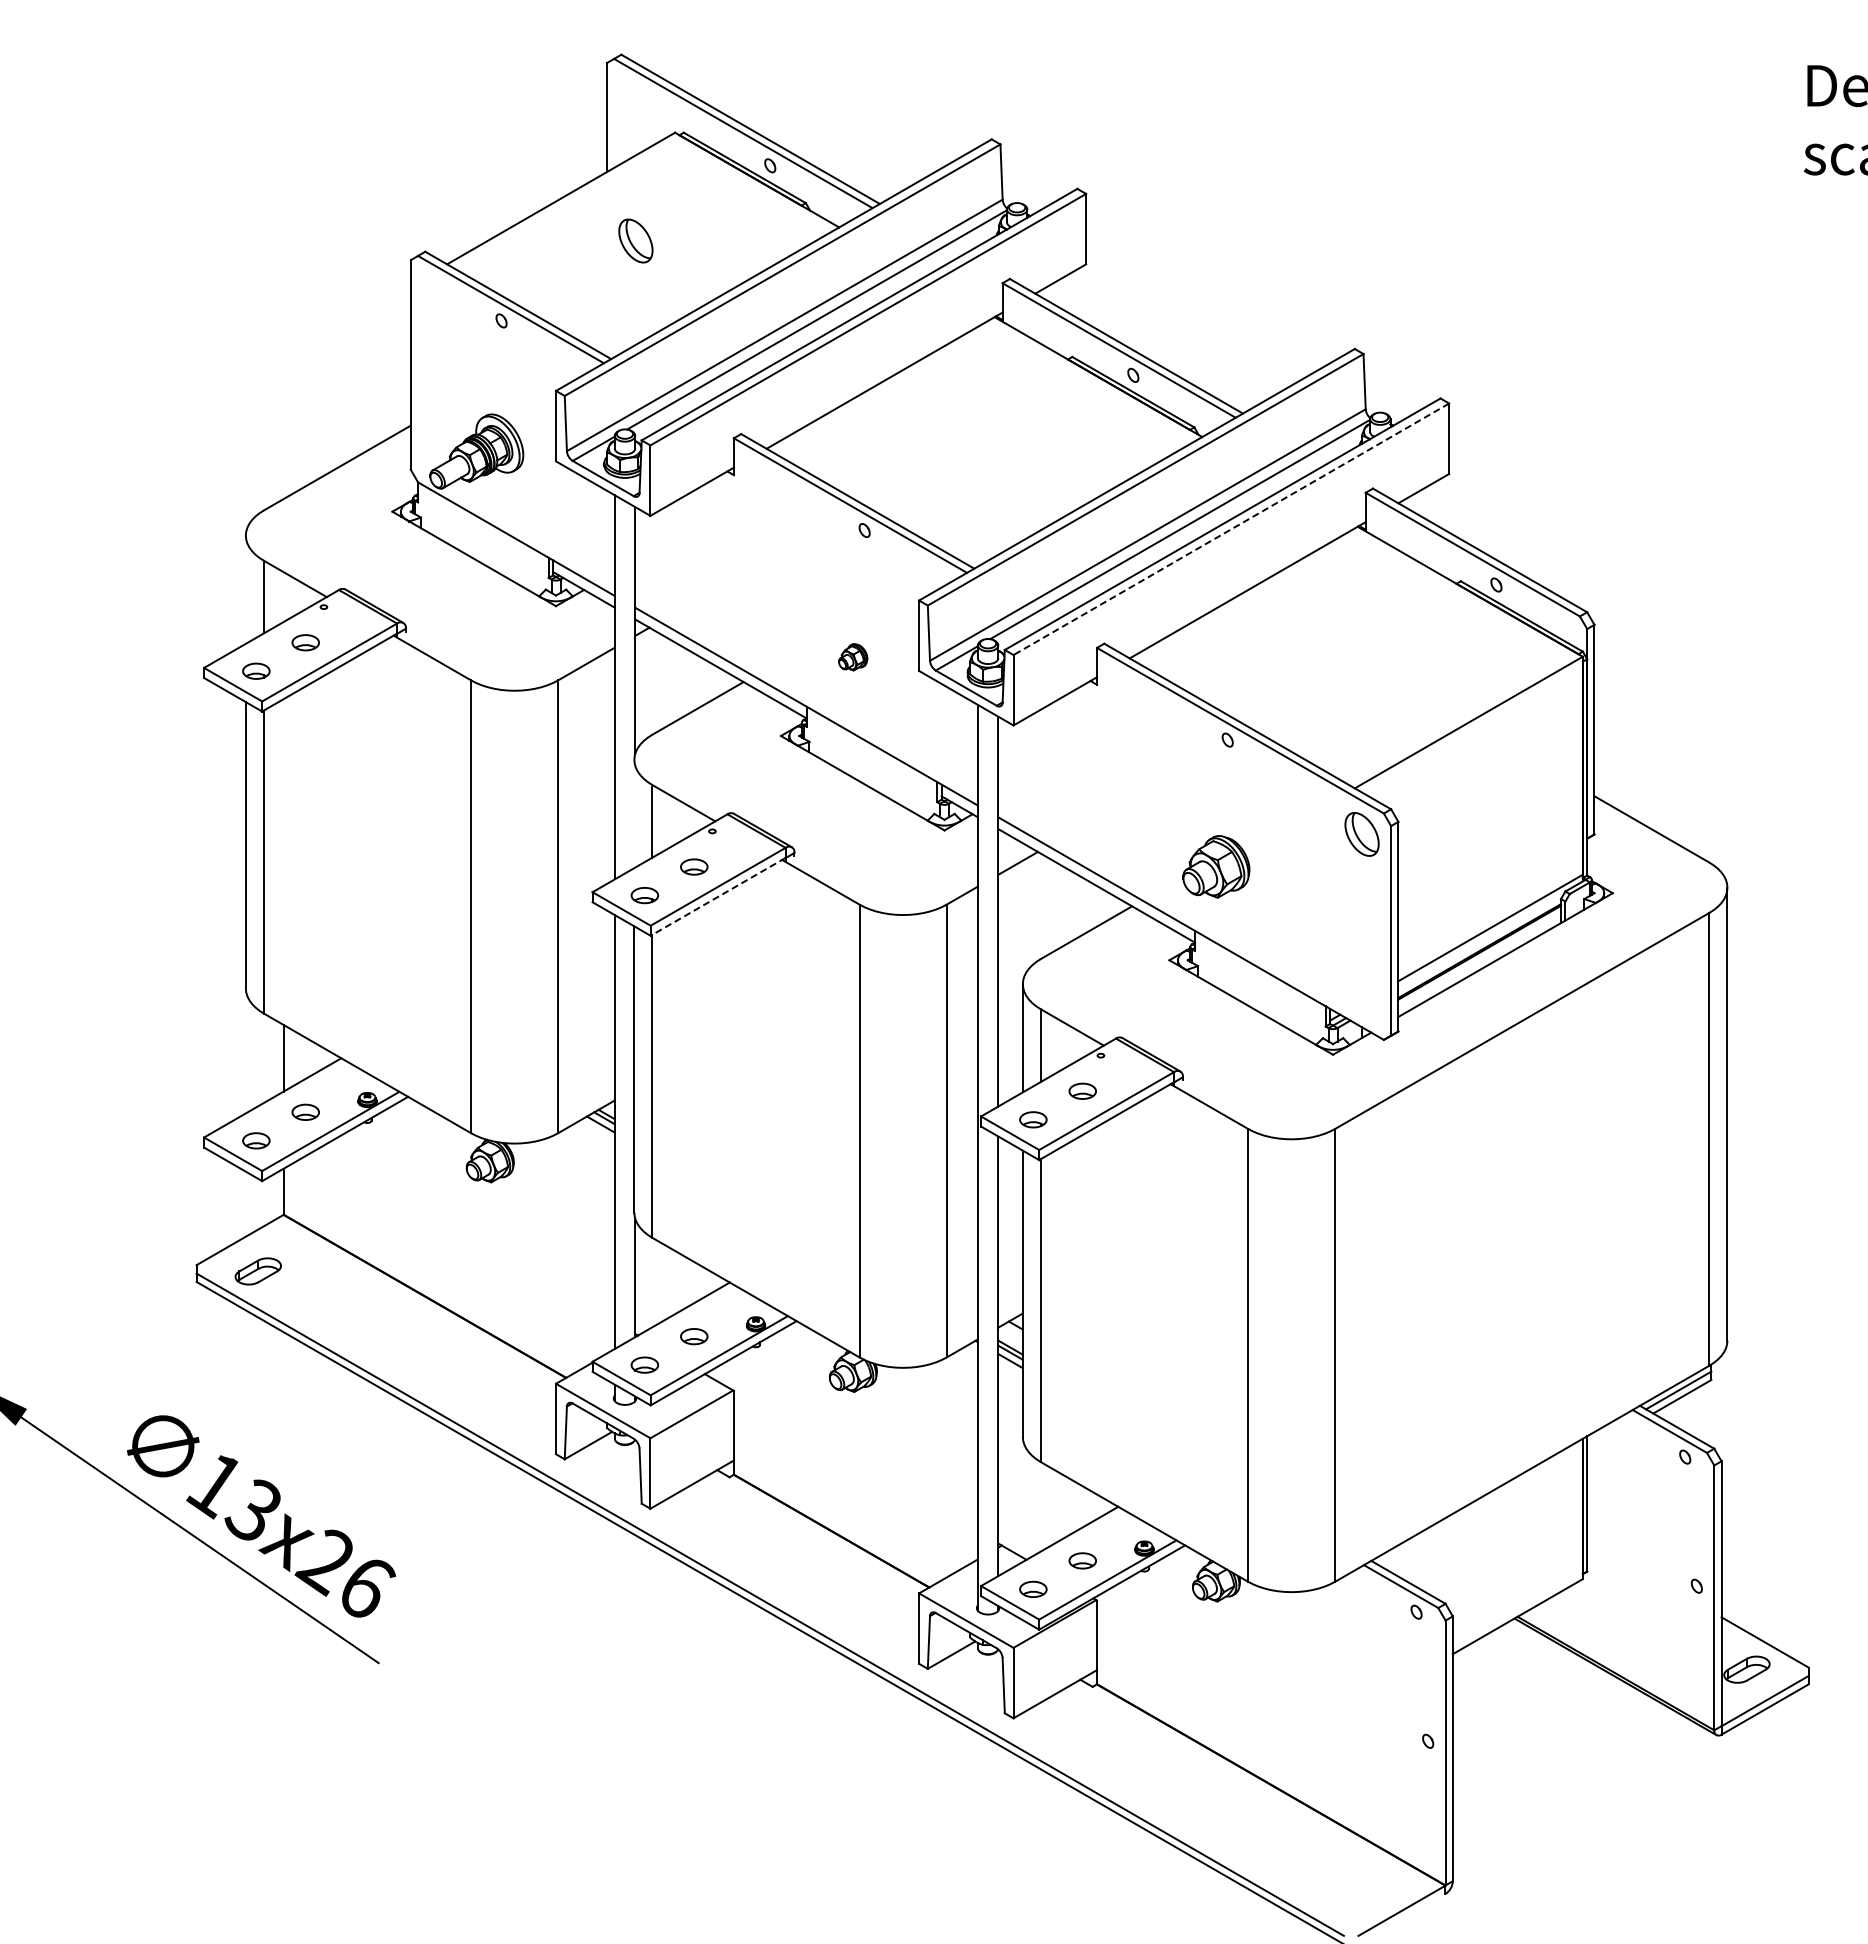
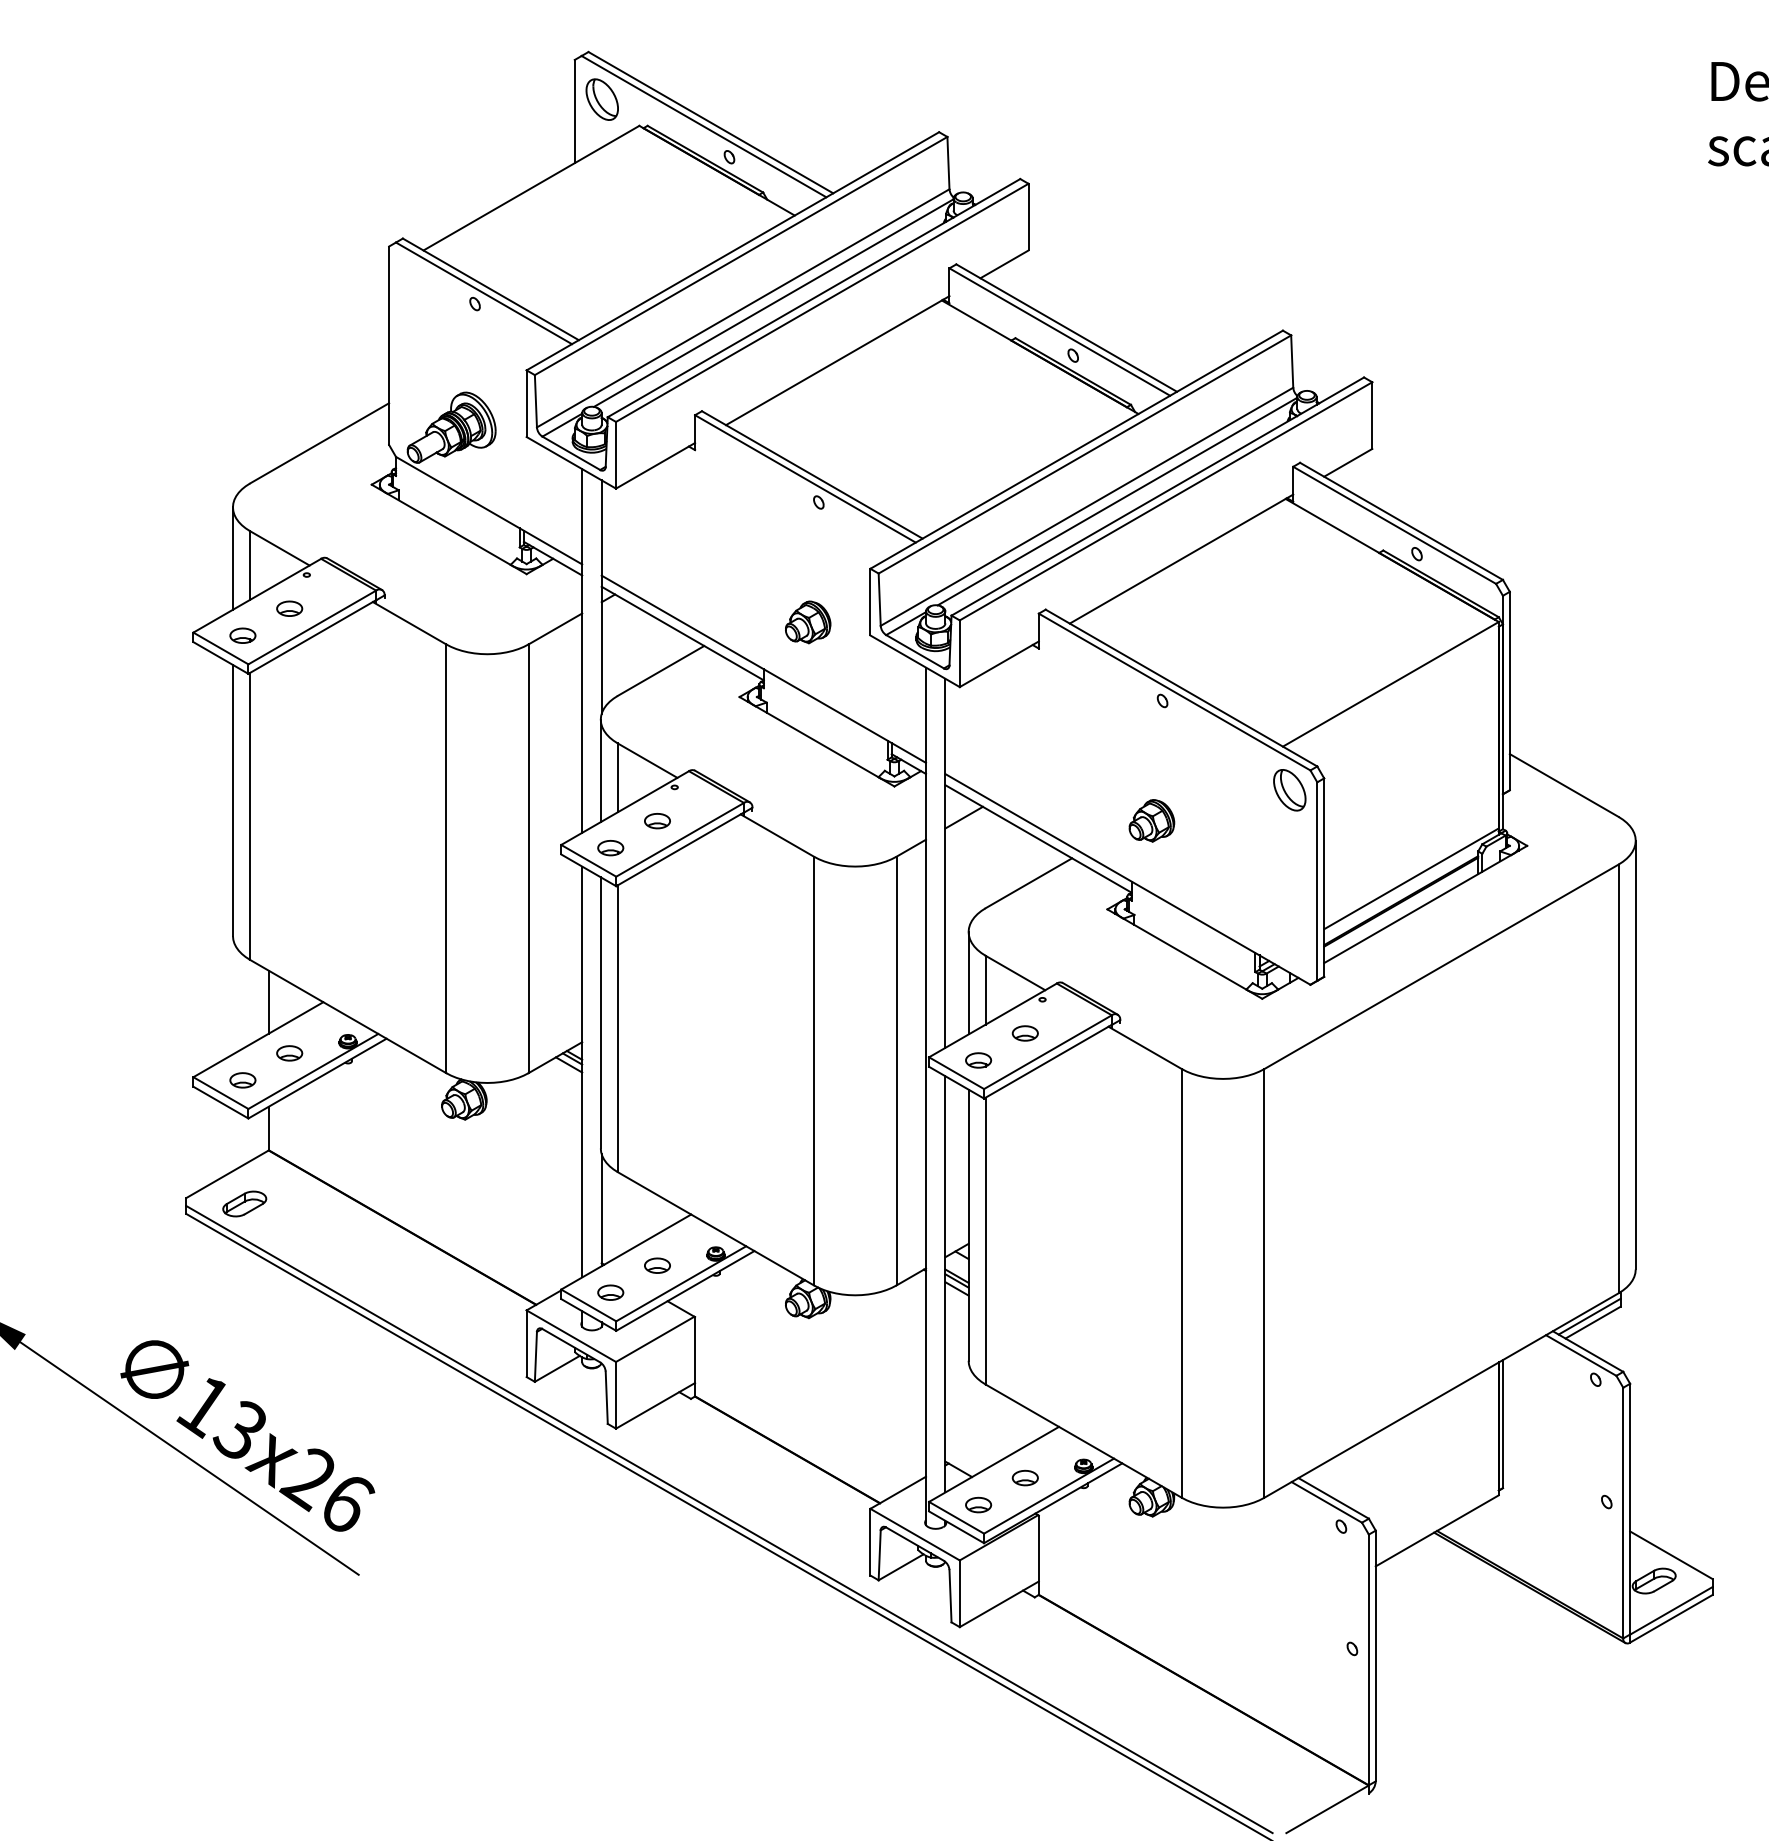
part: (635, 240) -> (601, 99), moved
line: (1231, 529) -> (1166, 501), dashed -> solid
line: (245, 589) -> (232, 558), added
part: (852, 657) -> (807, 622), size x1.67
line: (634, 813) -> (600, 770), added
part: (1216, 866) -> (1151, 820), size x0.71
line: (718, 896) -> (680, 849), dashed -> solid

